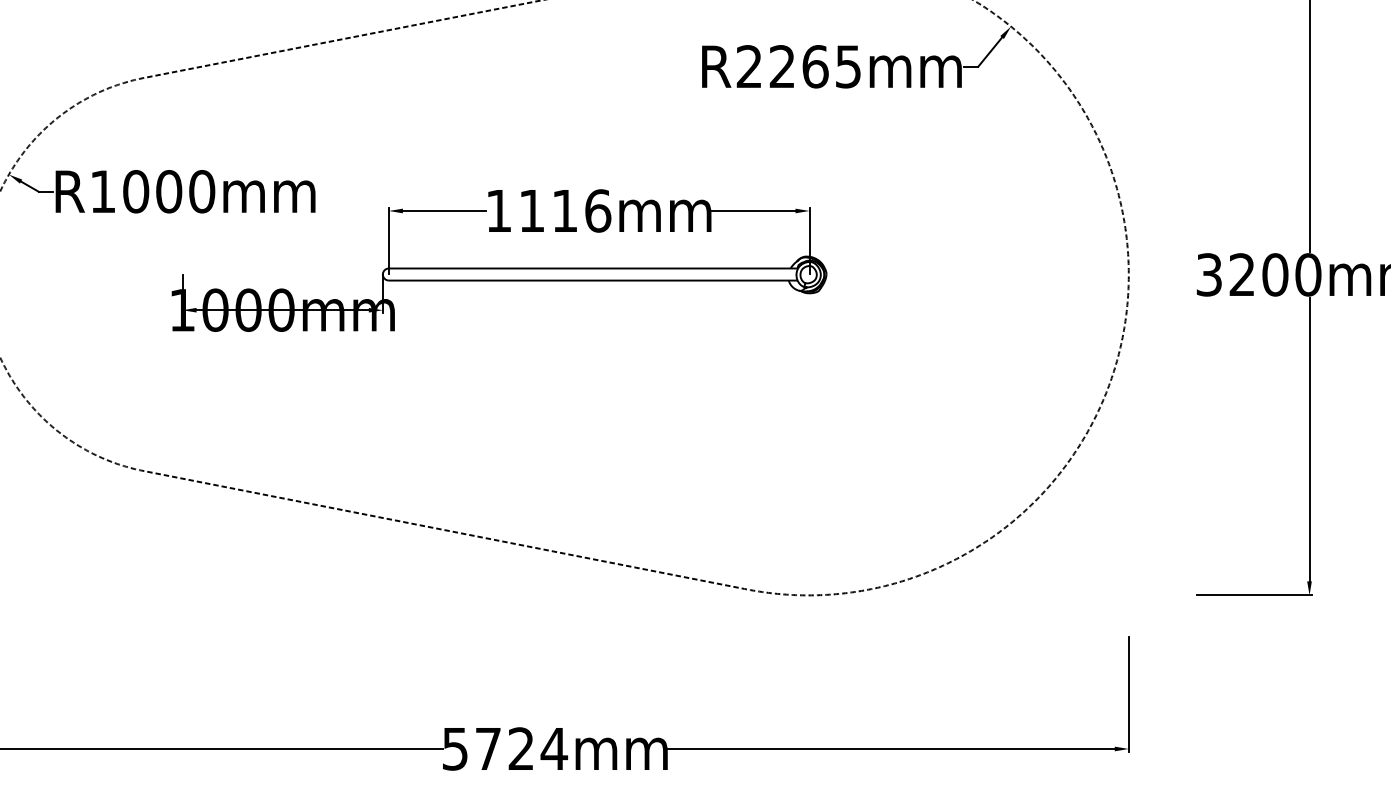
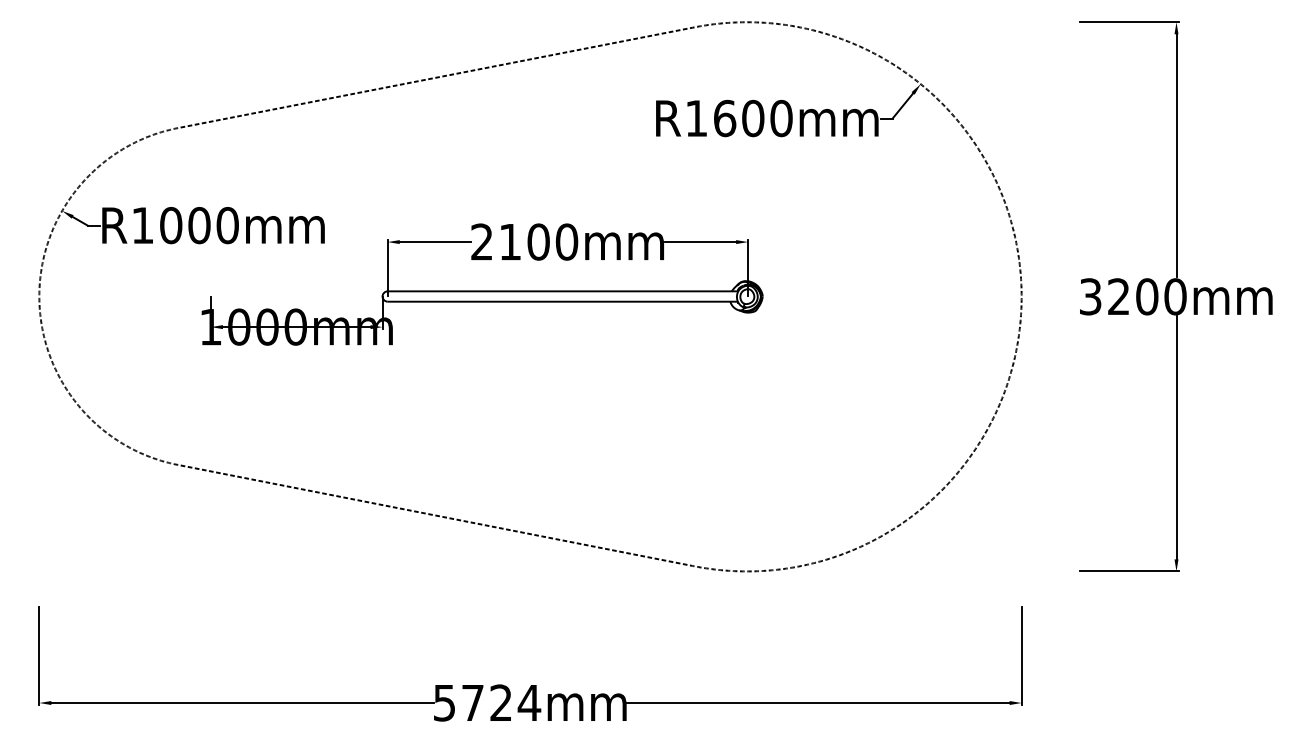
text: (798, 66) -> (738, 118), R2265mm -> R1600mm
text: (548, 210) -> (524, 241), 1116mm -> 2100mm

